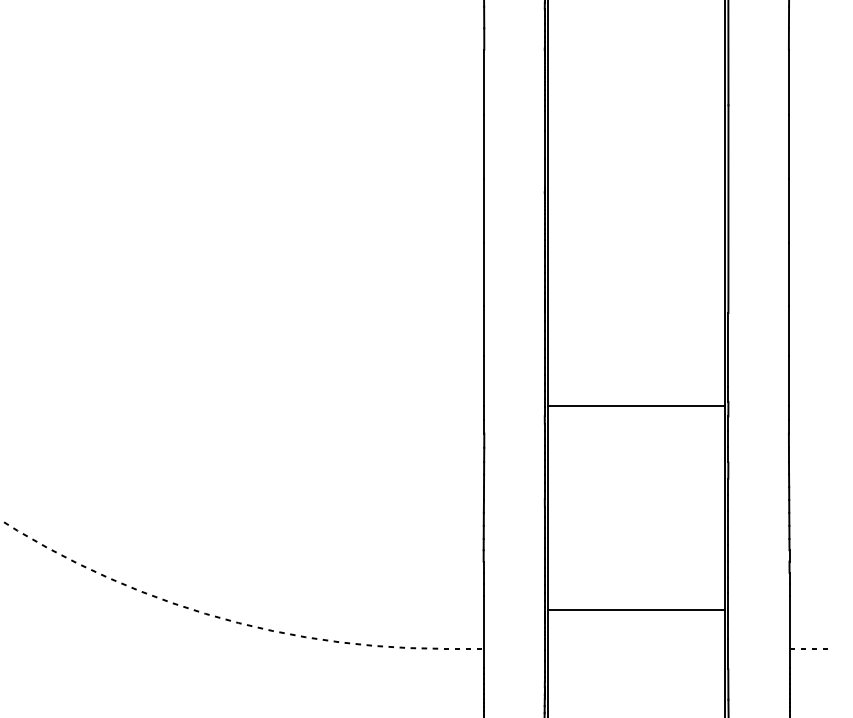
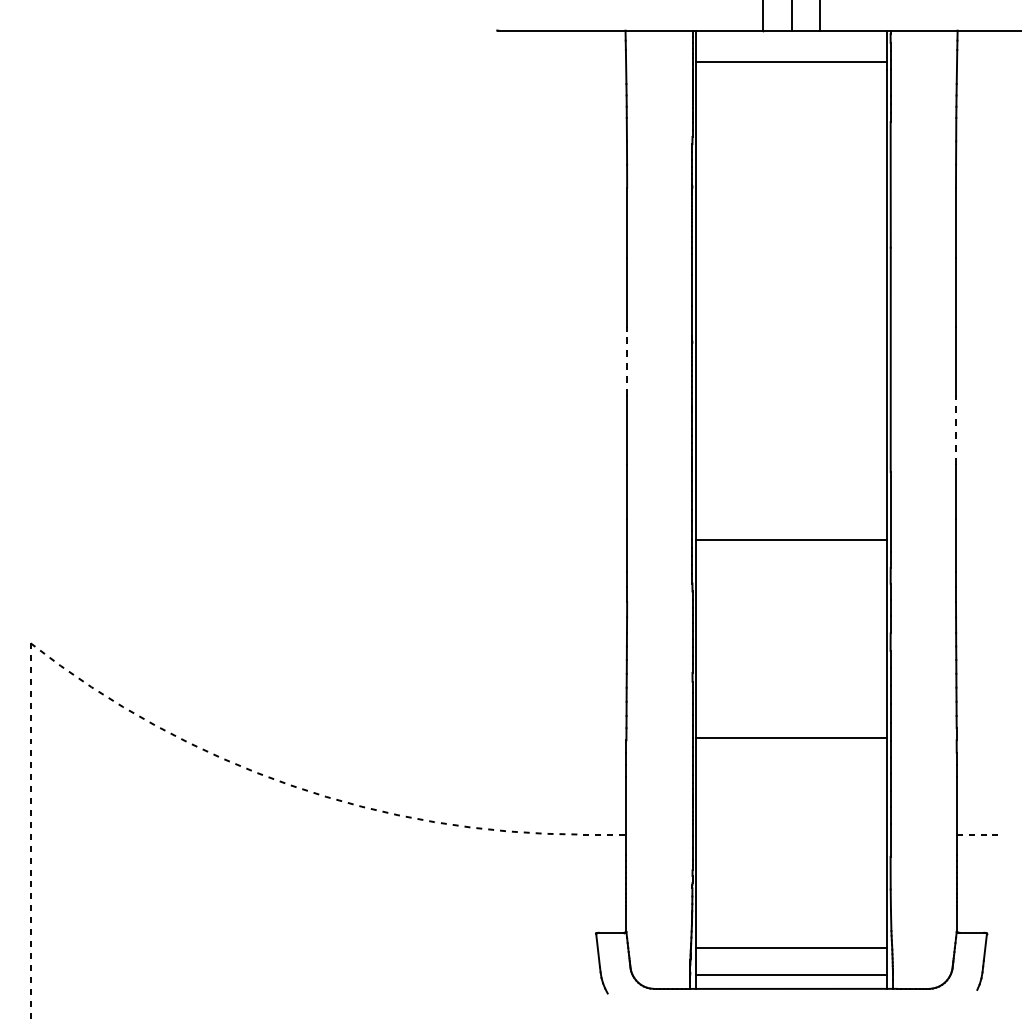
line: (484, 210) -> (627, 361), solid -> dashed
line: (789, 274) -> (956, 430), solid -> dashed
line: (636, 406) -> (791, 540), moved
line: (636, 609) -> (791, 737), moved

